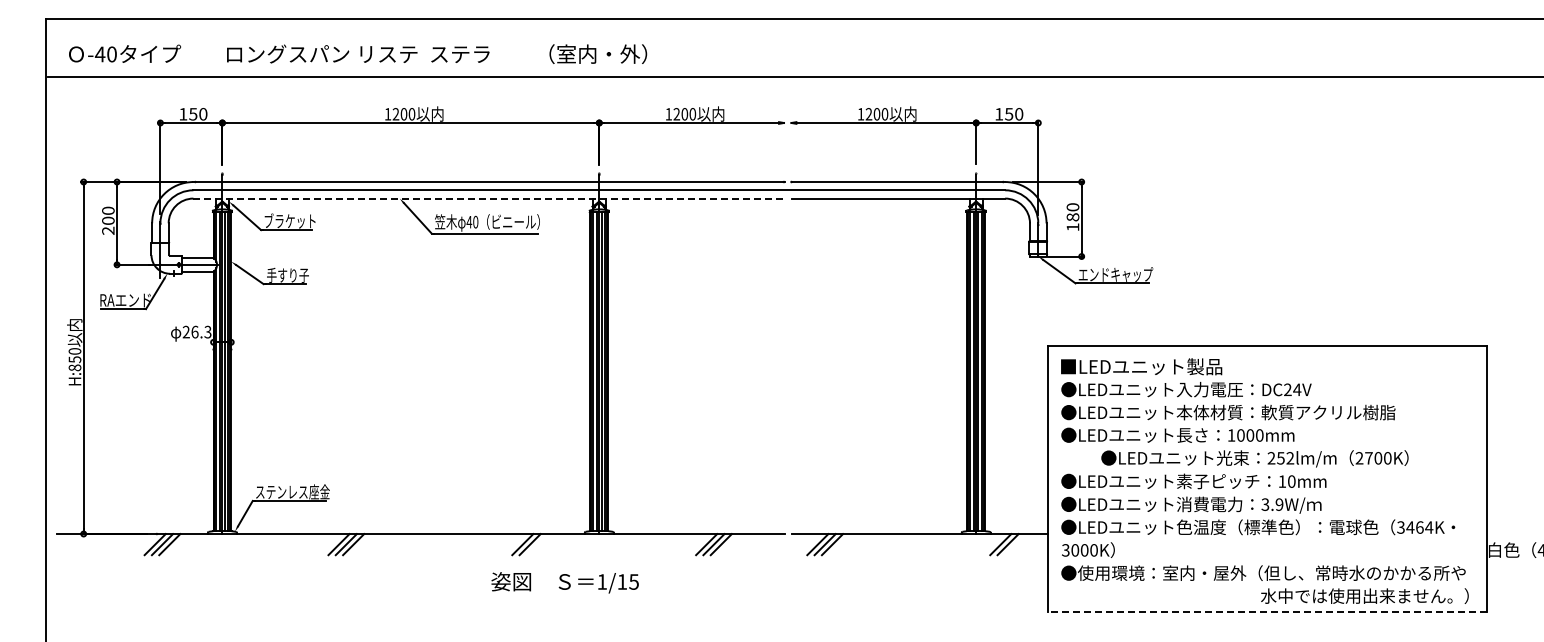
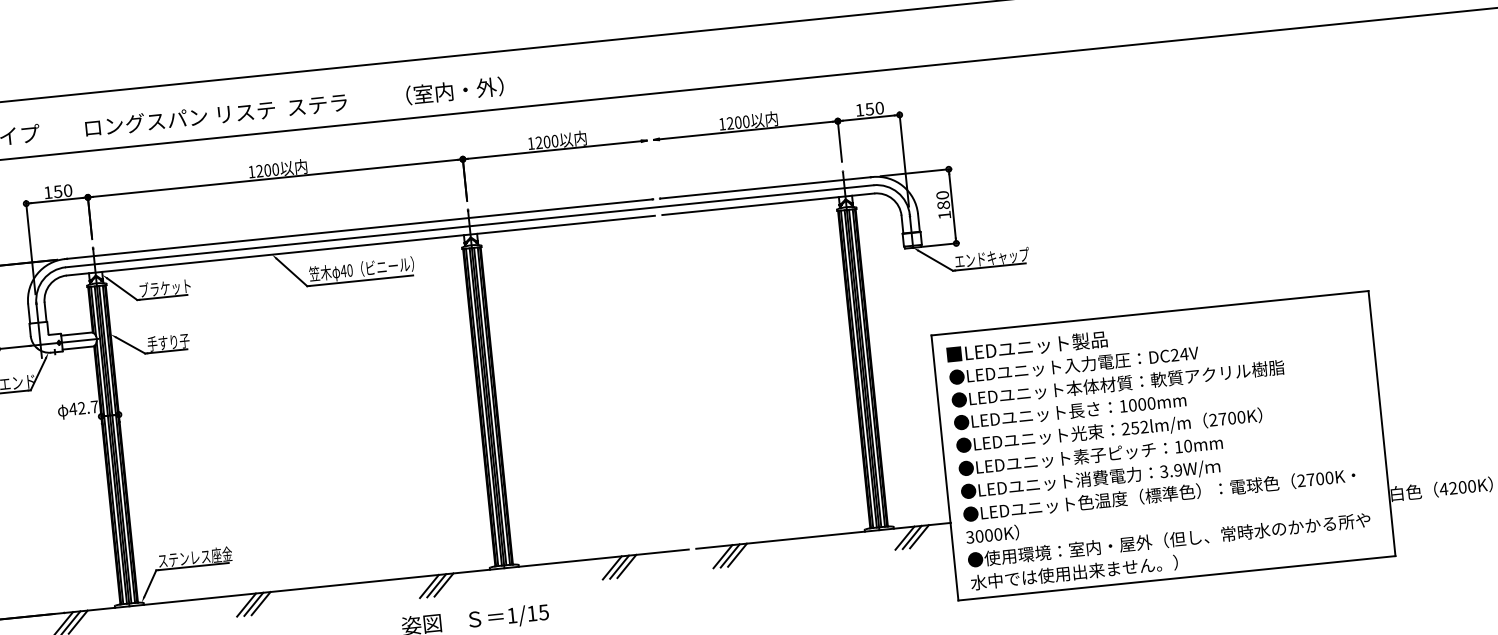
line: (489, 198) -> (361, 245), dashed -> solid
text: (196, 331) -> (83, 407), 26.3 -> 42.7
text: (1254, 458) -> (1108, 430), moved
text: (1415, 527) -> (1315, 479), 3464K -> 2700K
line: (537, 544) -> (444, 584), added
line: (1014, 544) -> (918, 536), added
text: (1364, 595) -> (1073, 572), moved
line: (1267, 612) -> (1177, 578), dashed -> solid

